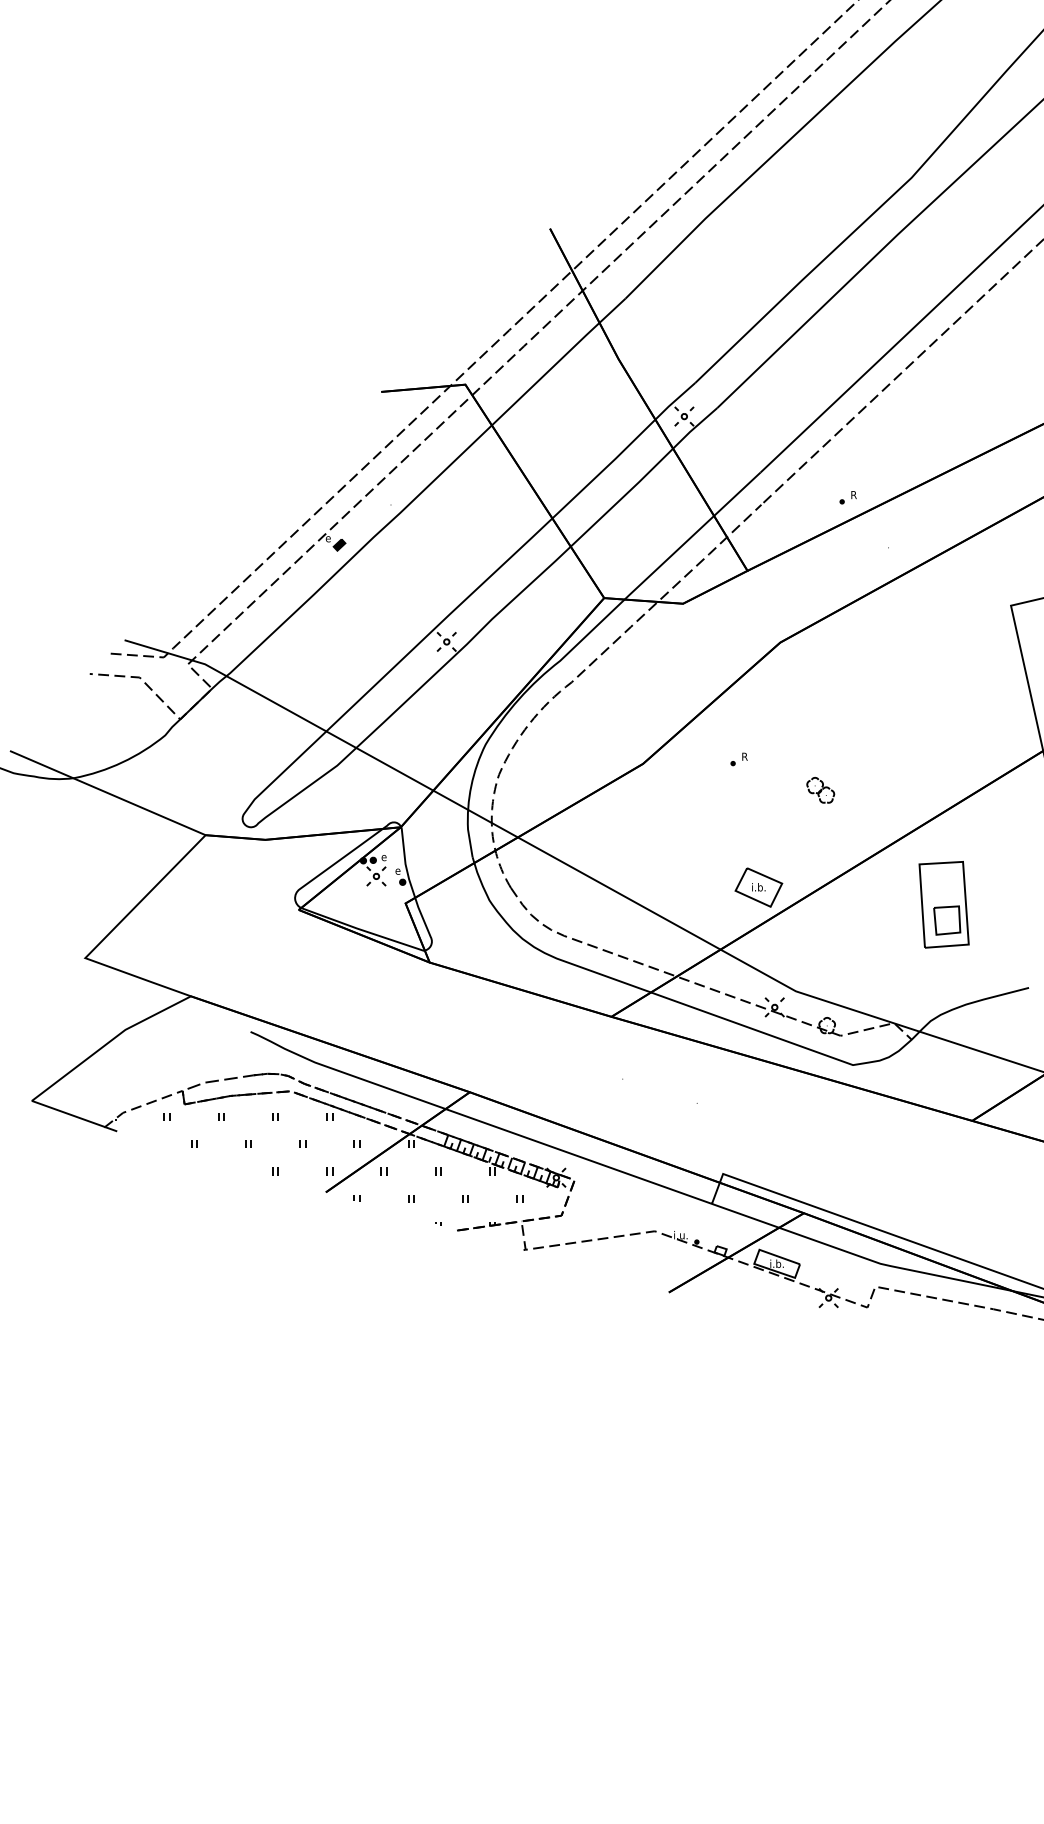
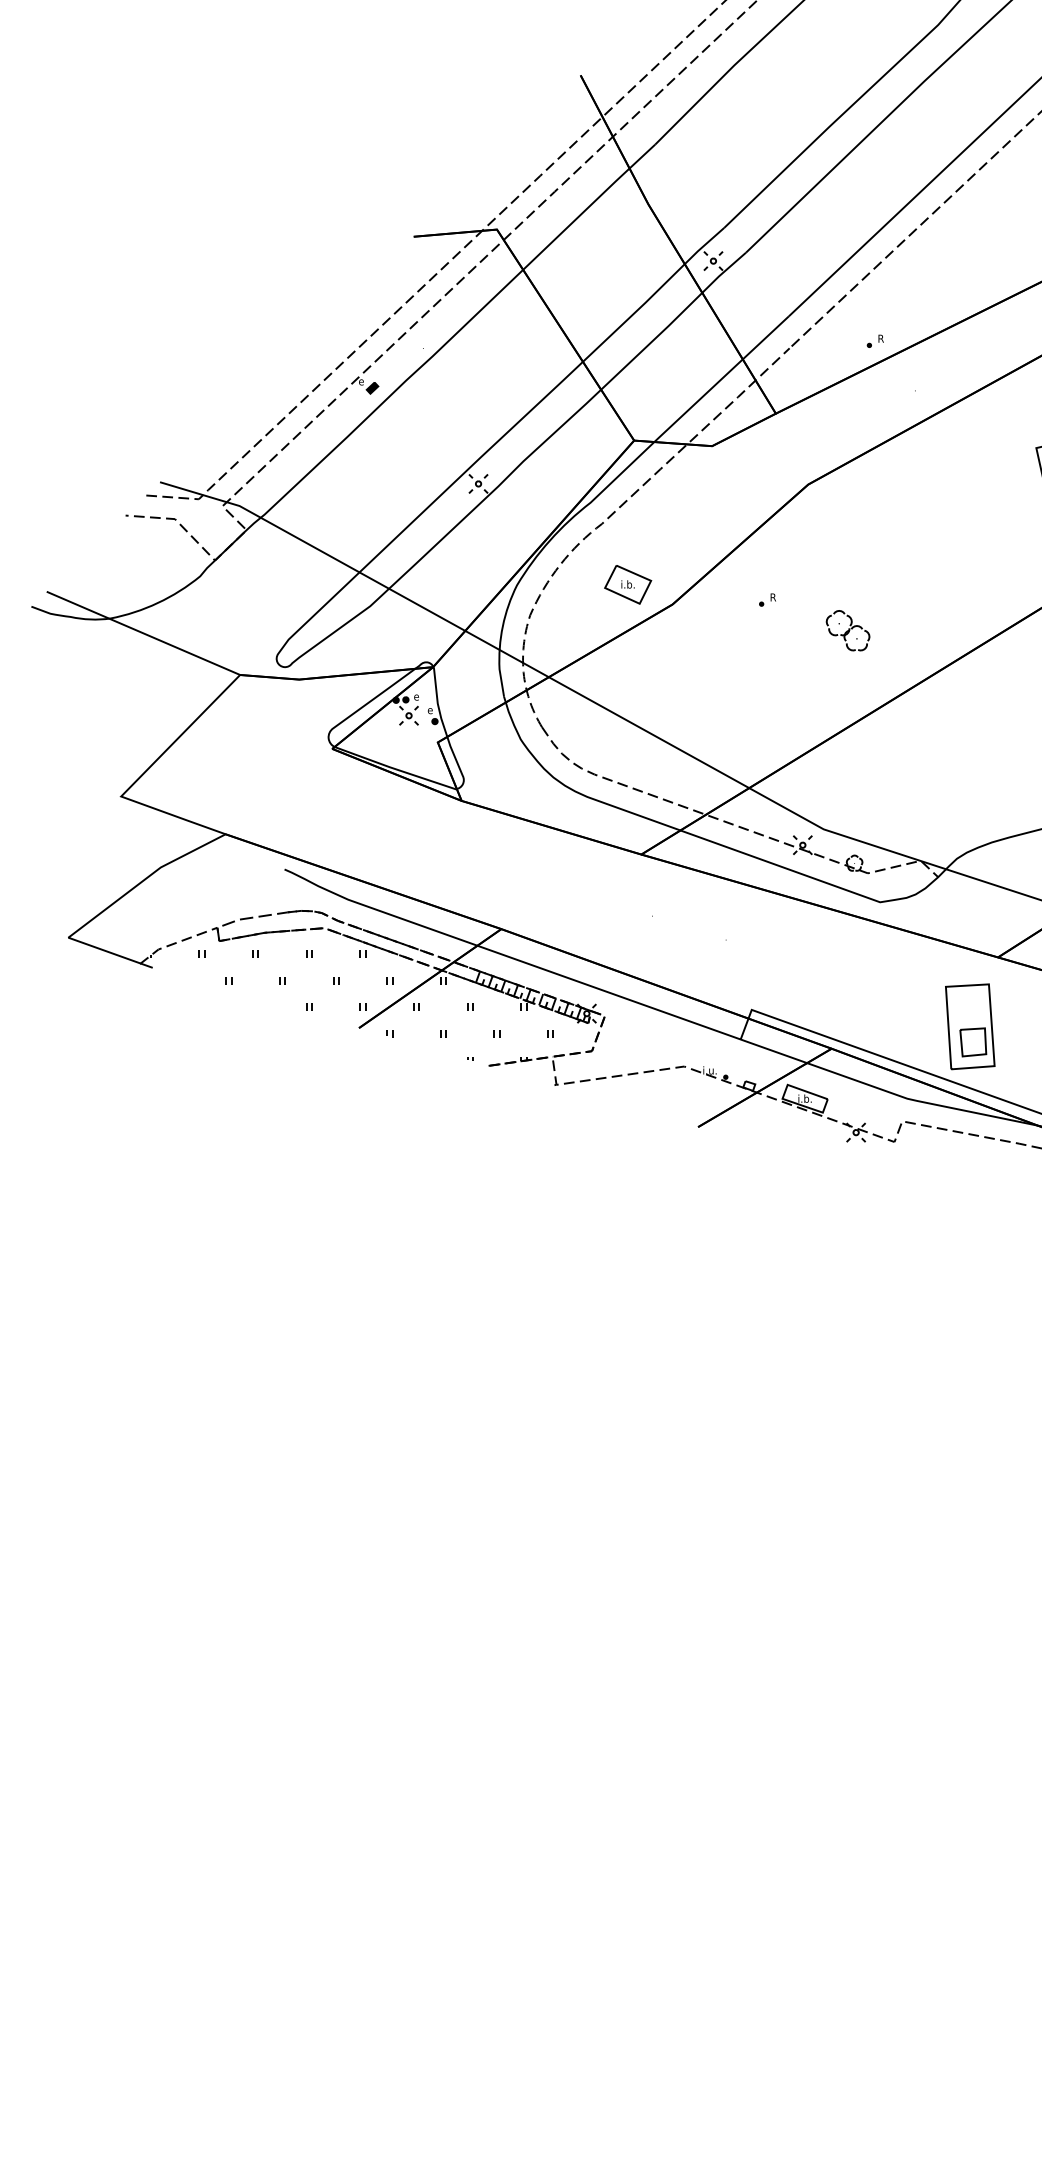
part: (820, 790) -> (848, 630), size x1.6
part: (759, 887) -> (628, 584), moved
part: (944, 904) -> (970, 1026), moved

